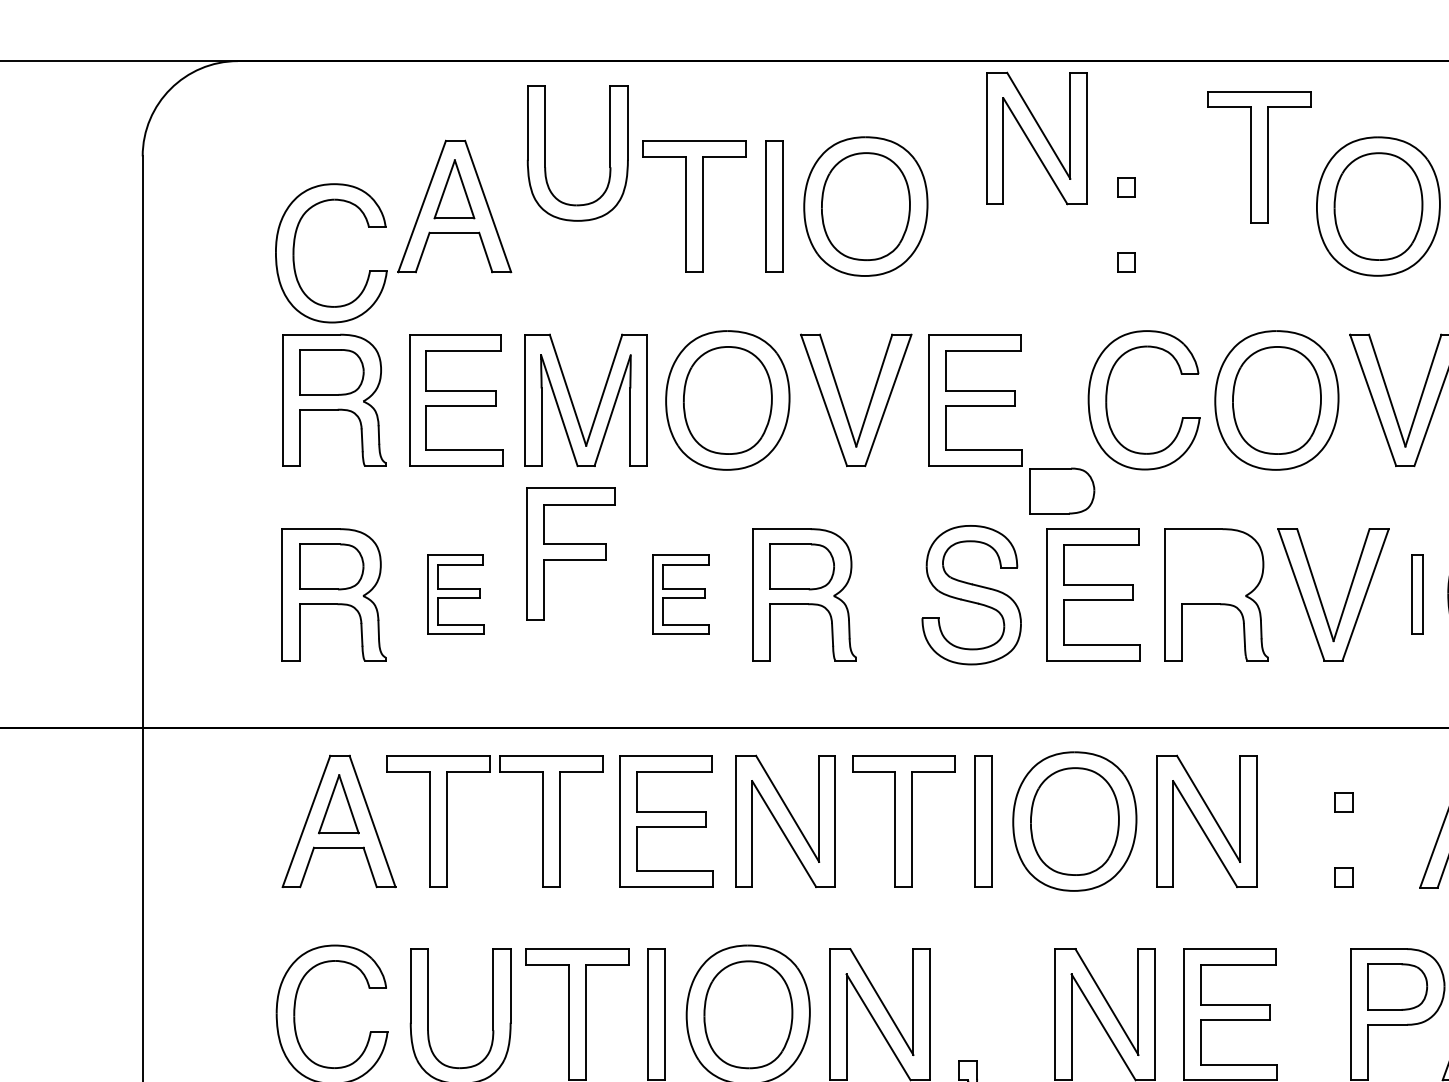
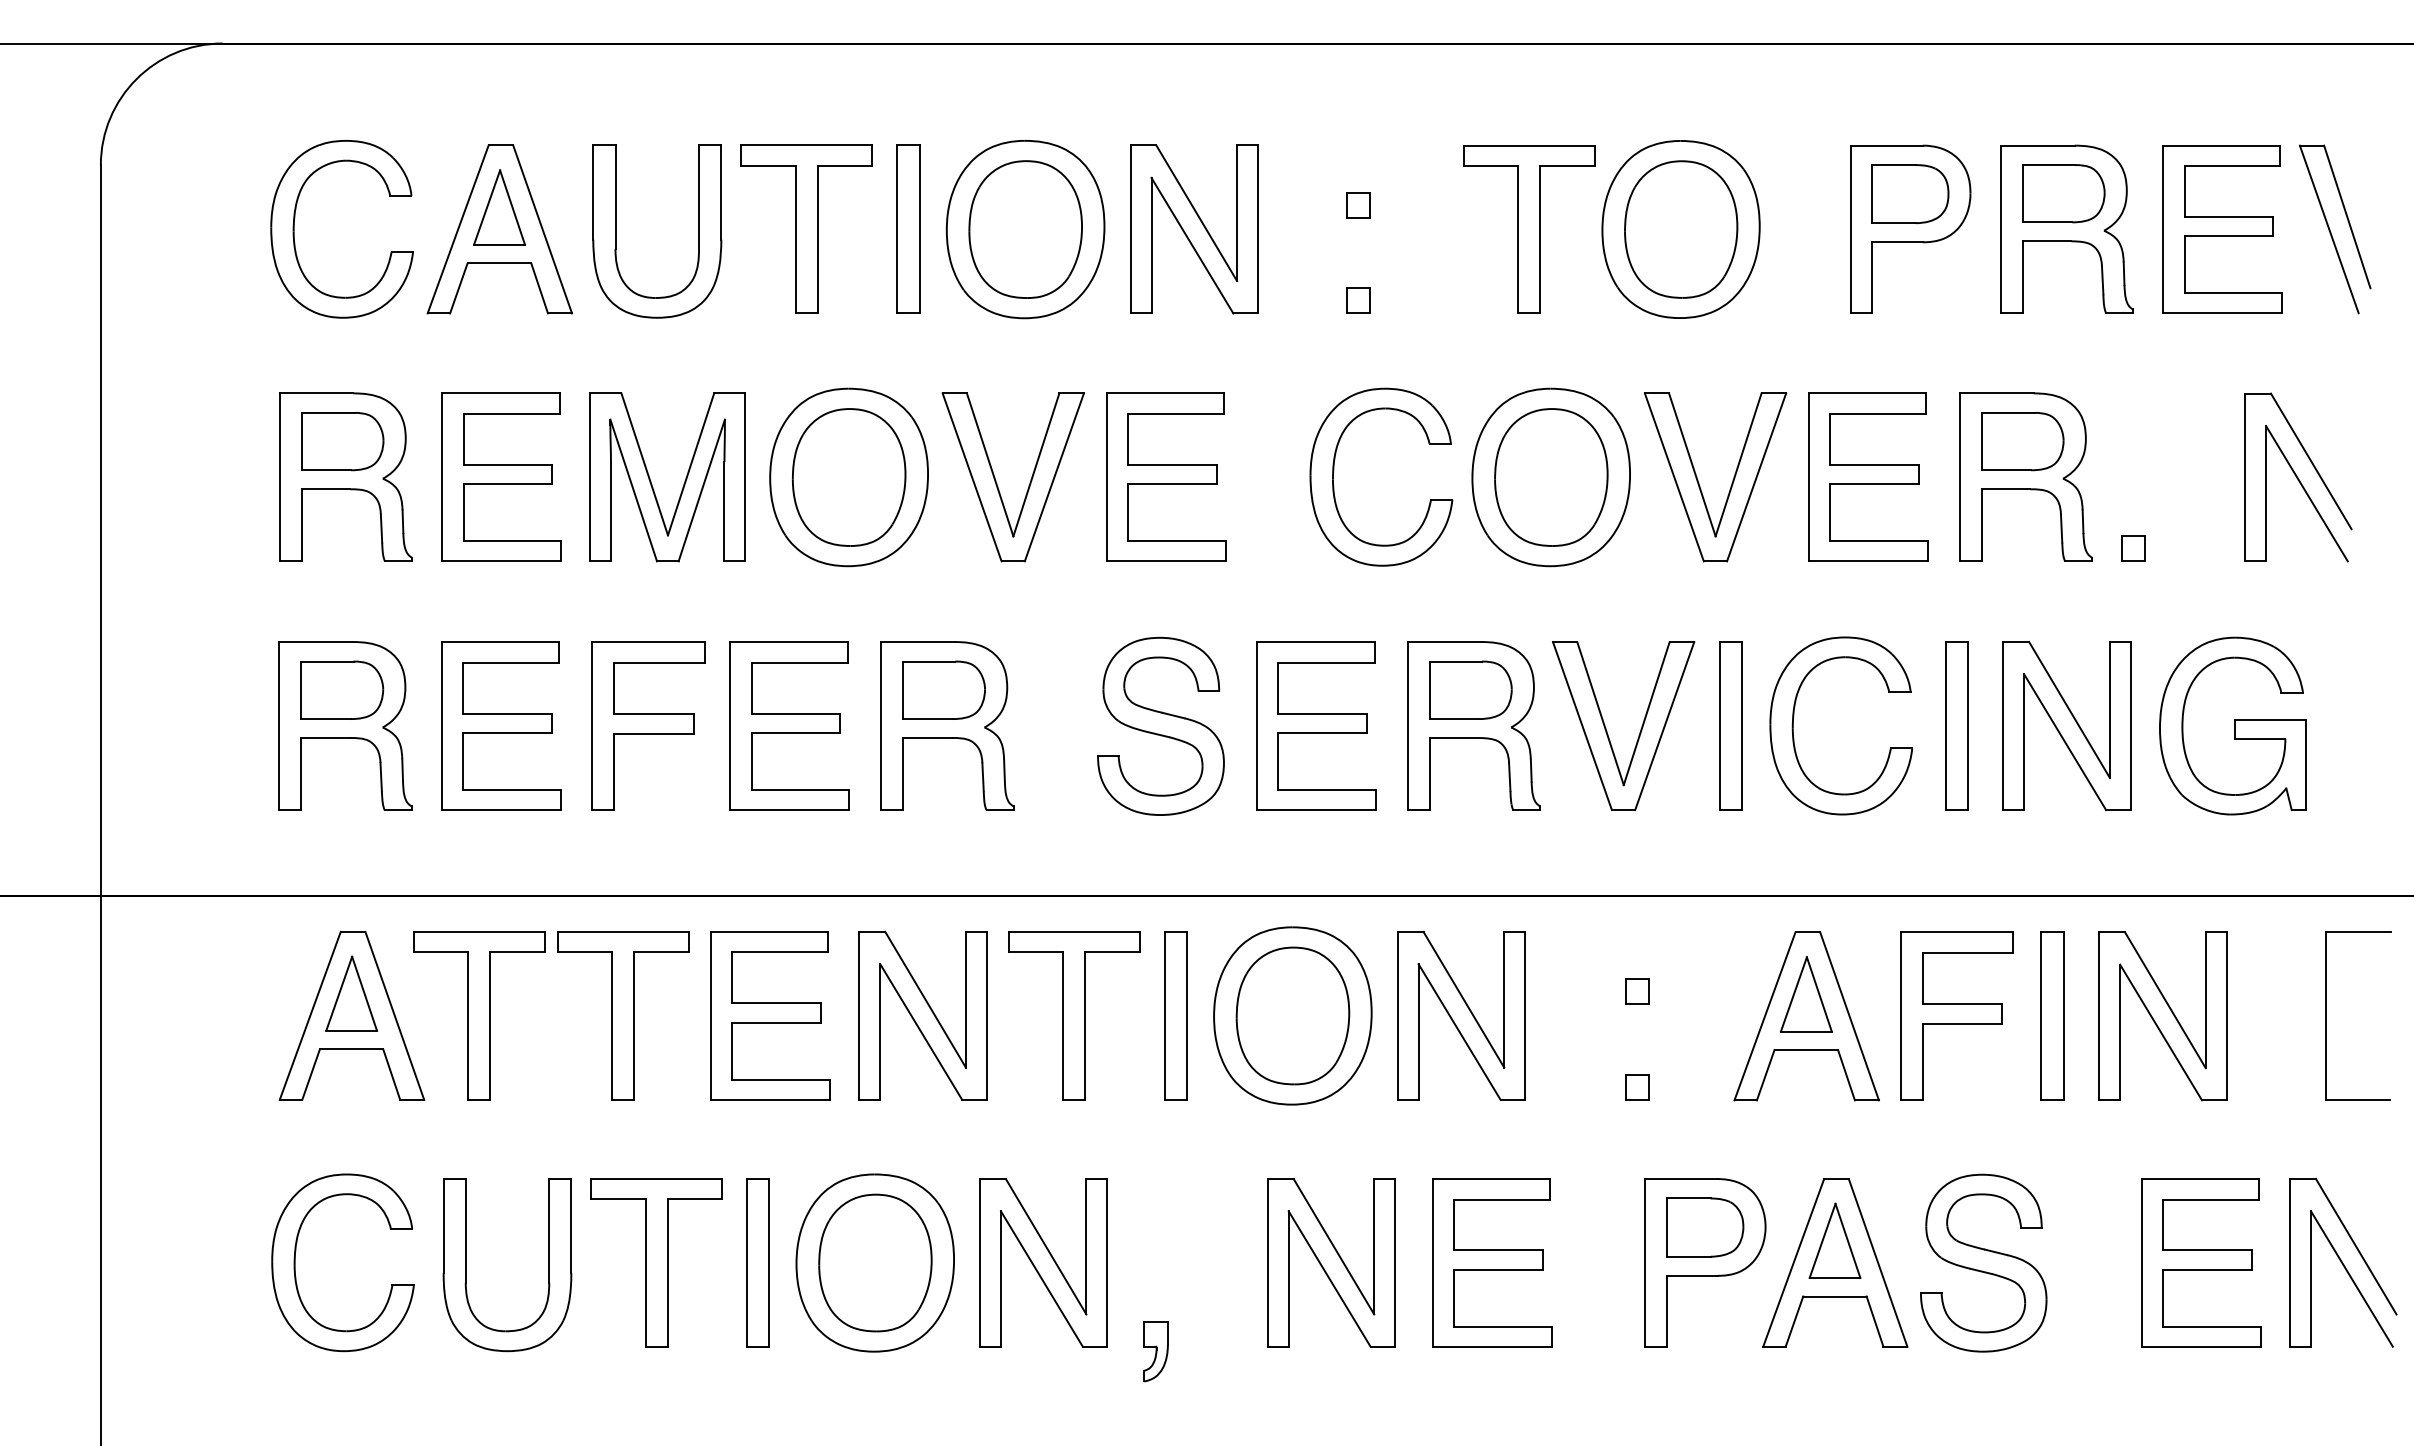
part: (1037, 138) -> (1194, 229), moved
part: (545, 153) -> (616, 231), moved
part: (1259, 157) -> (1529, 229), moved
part: (294, 253) -> (294, 229), moved
part: (1062, 490) -> (1470, 689), moved
part: (570, 553) -> (648, 725), moved
part: (456, 594) -> (501, 725), size x1.67
part: (681, 594) -> (789, 725), size x1.67
part: (1417, 594) -> (1730, 725), size x1.67

